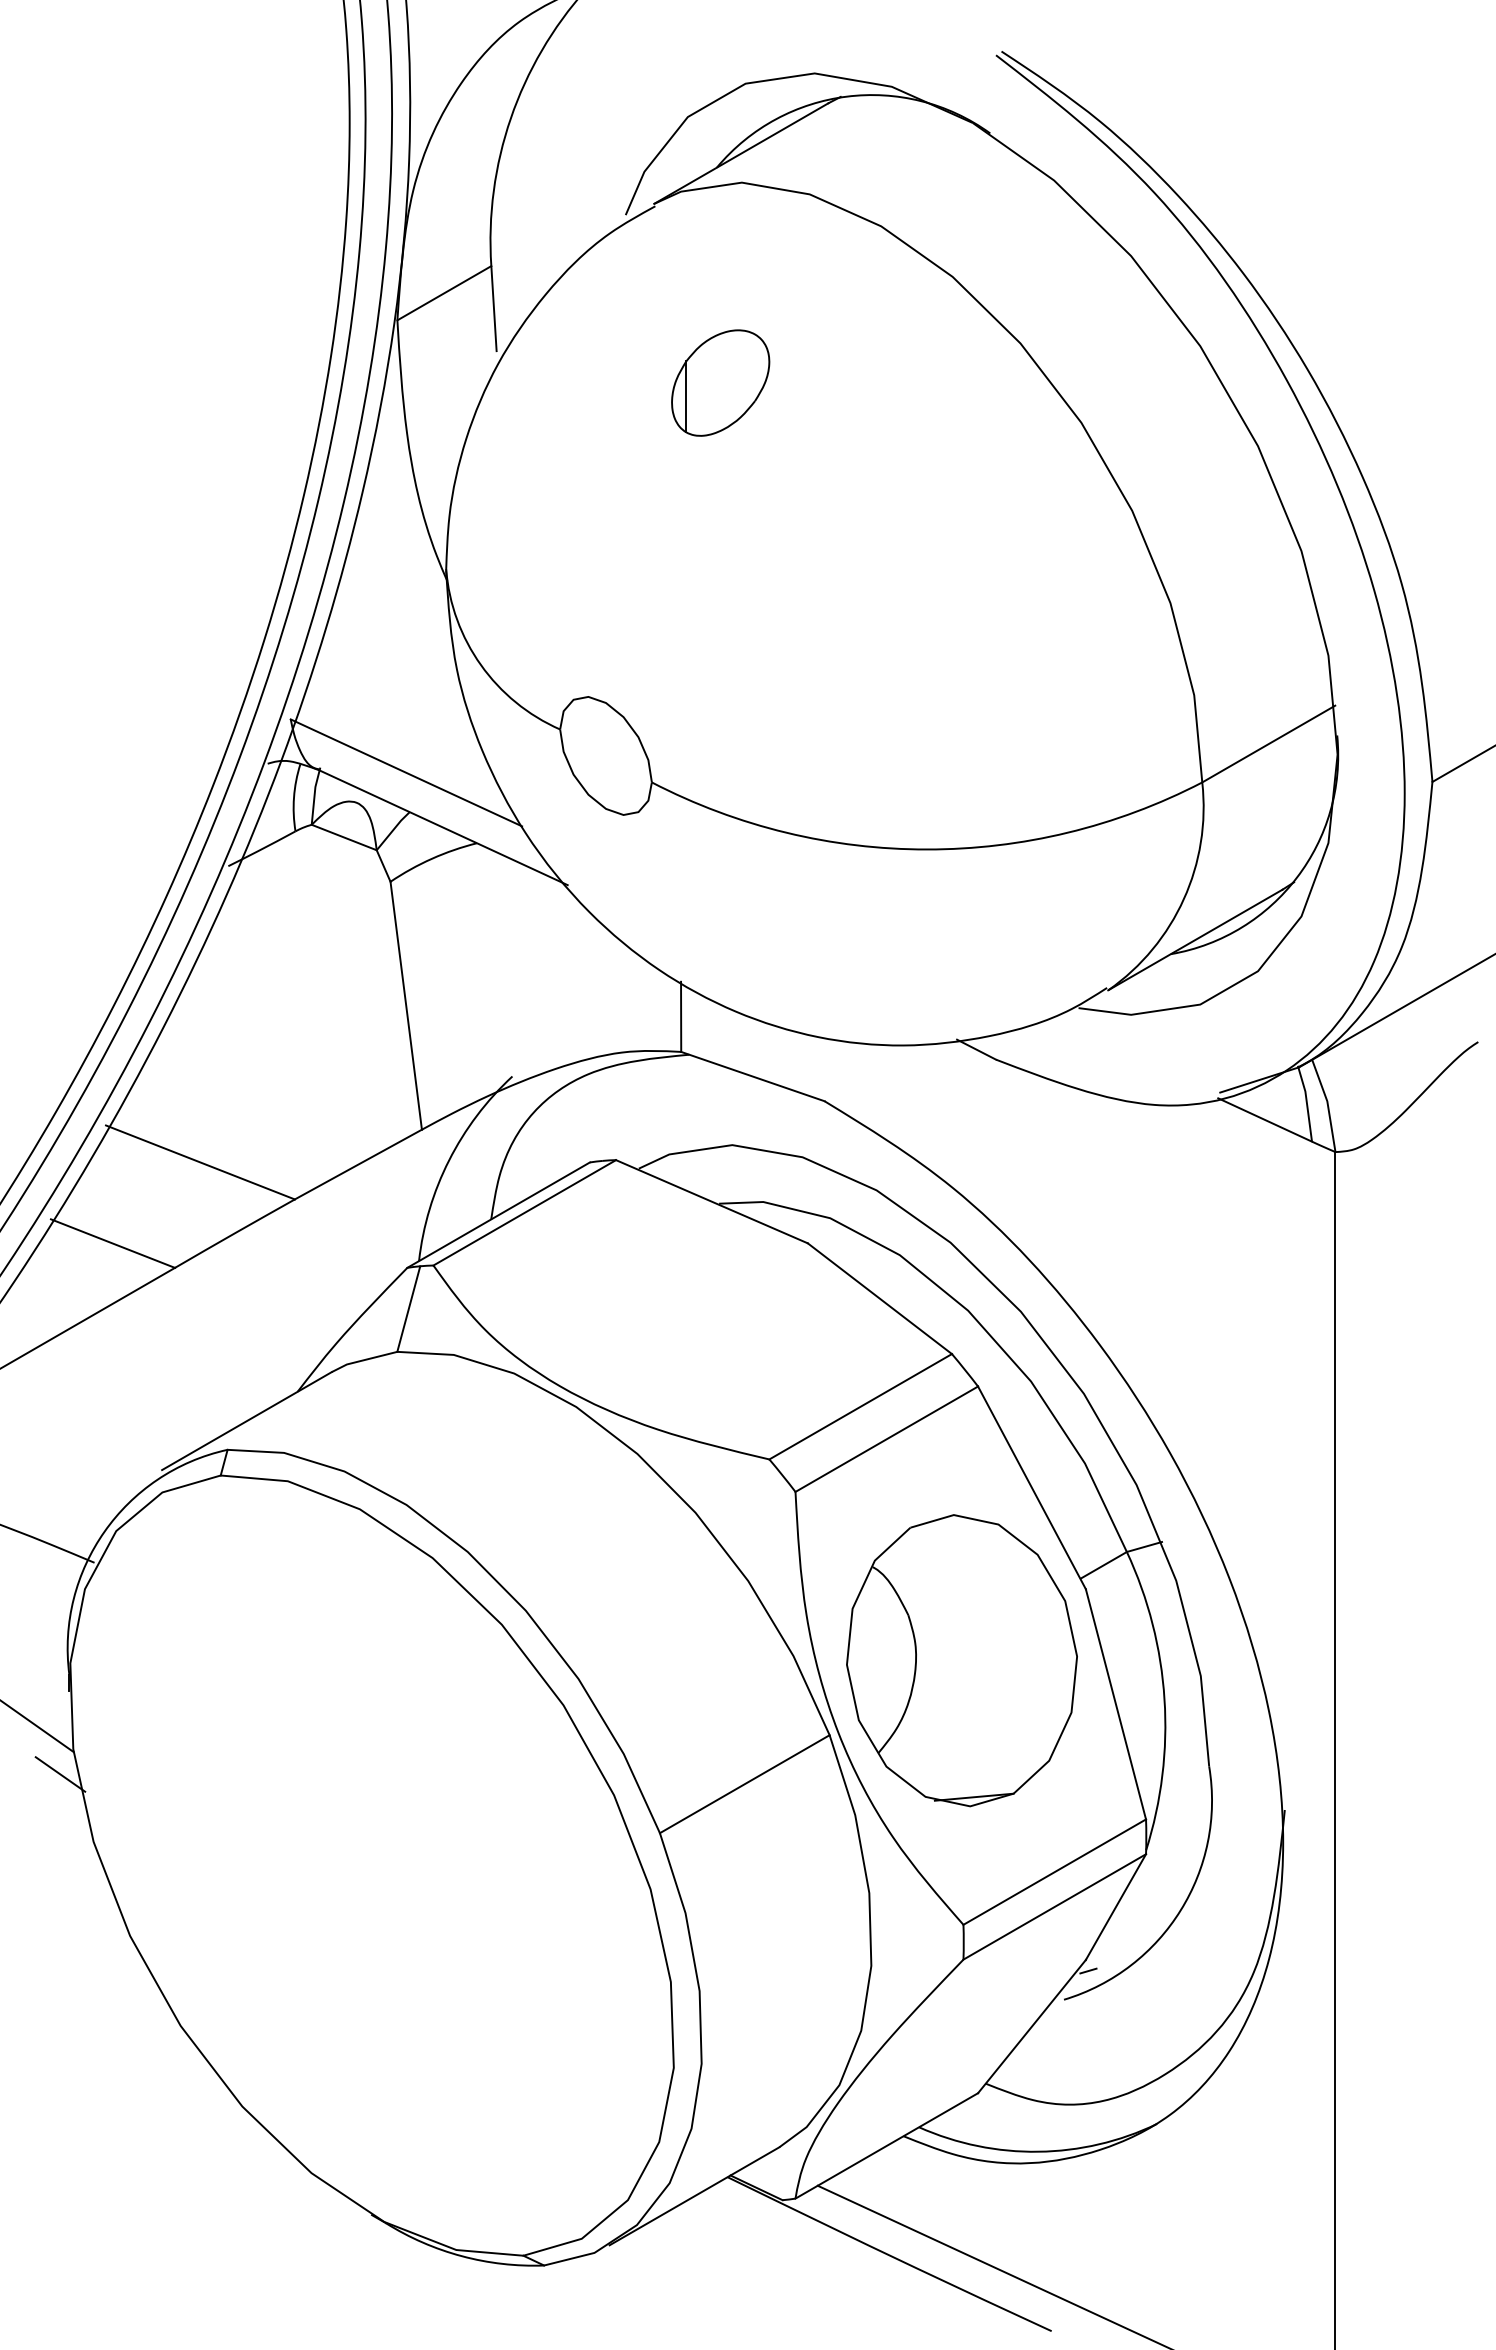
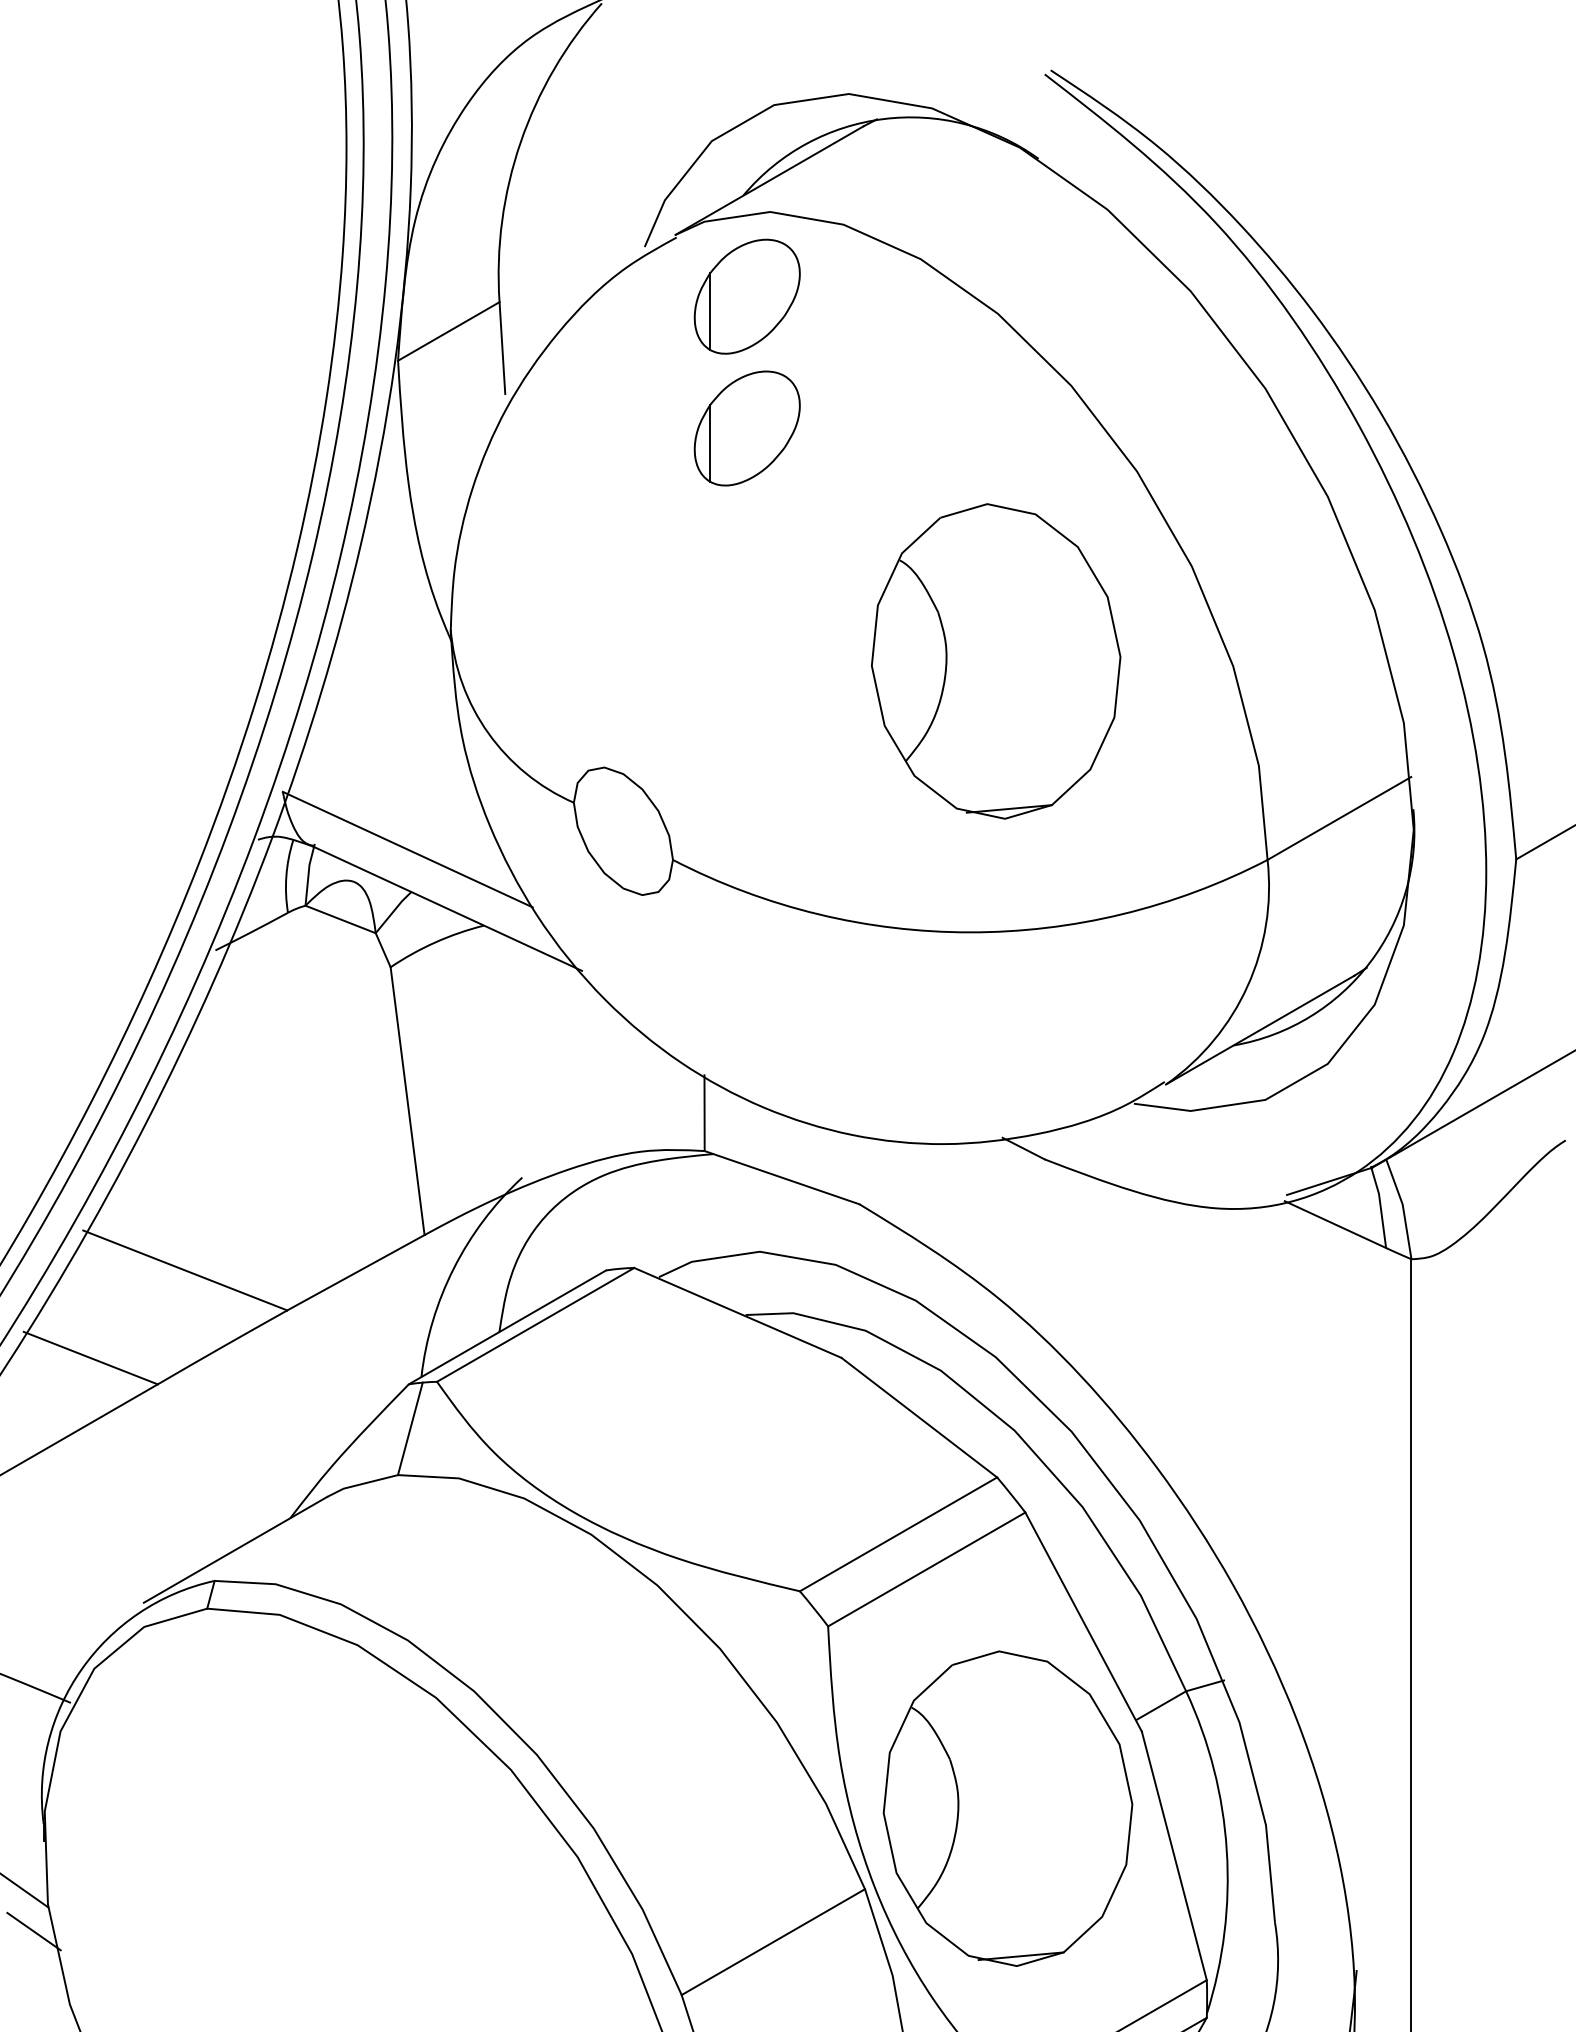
part: (720, 260) -> (747, 296), added
part: (950, 598) -> (995, 661), added

